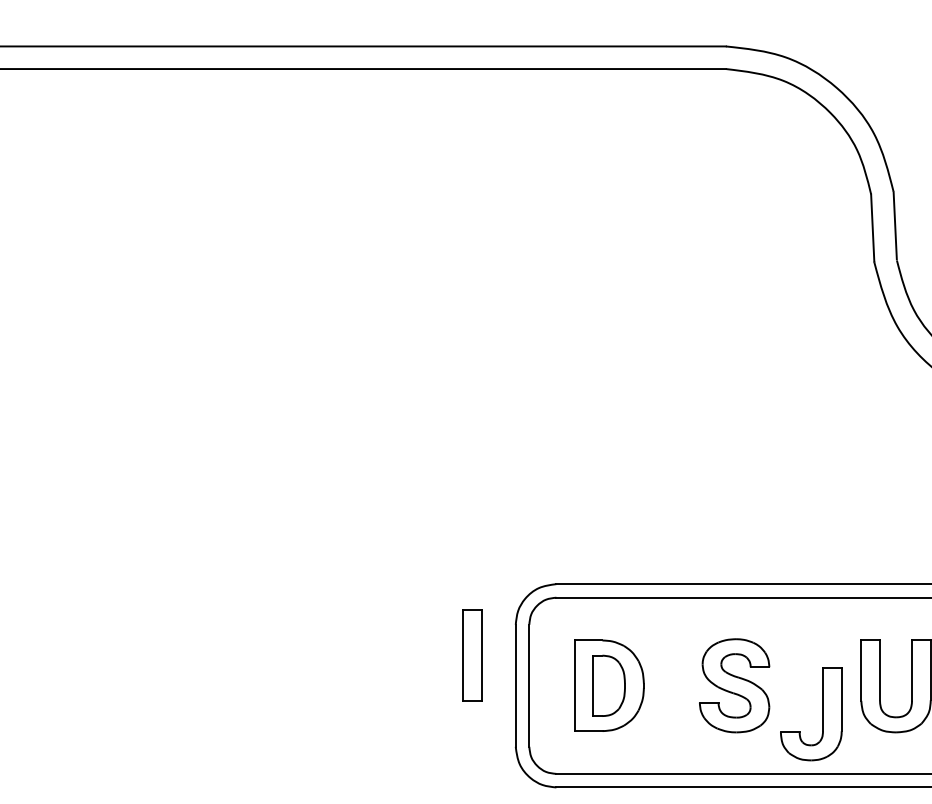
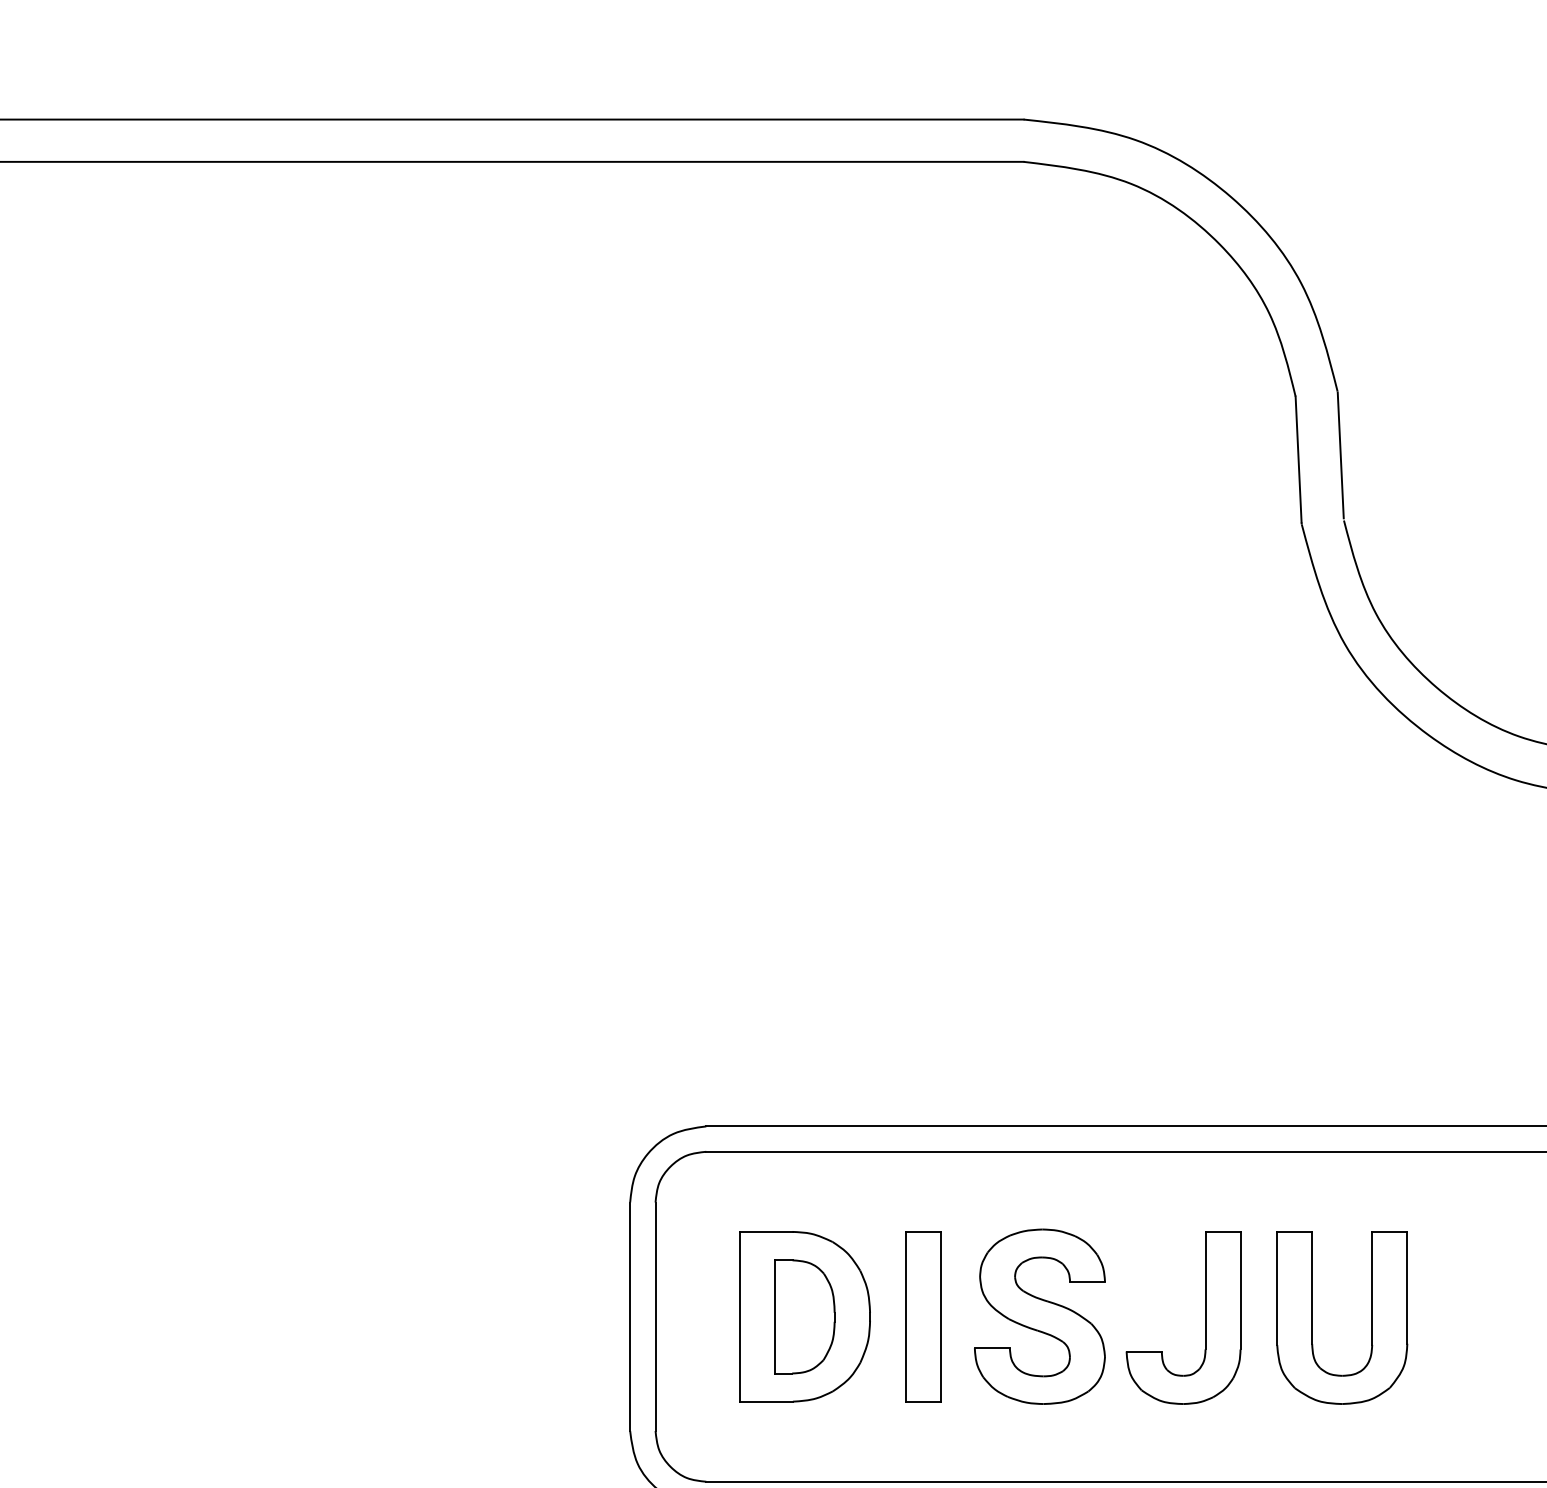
part: (472, 655) -> (923, 1316), moved
part: (822, 714) -> (1204, 1318), moved

